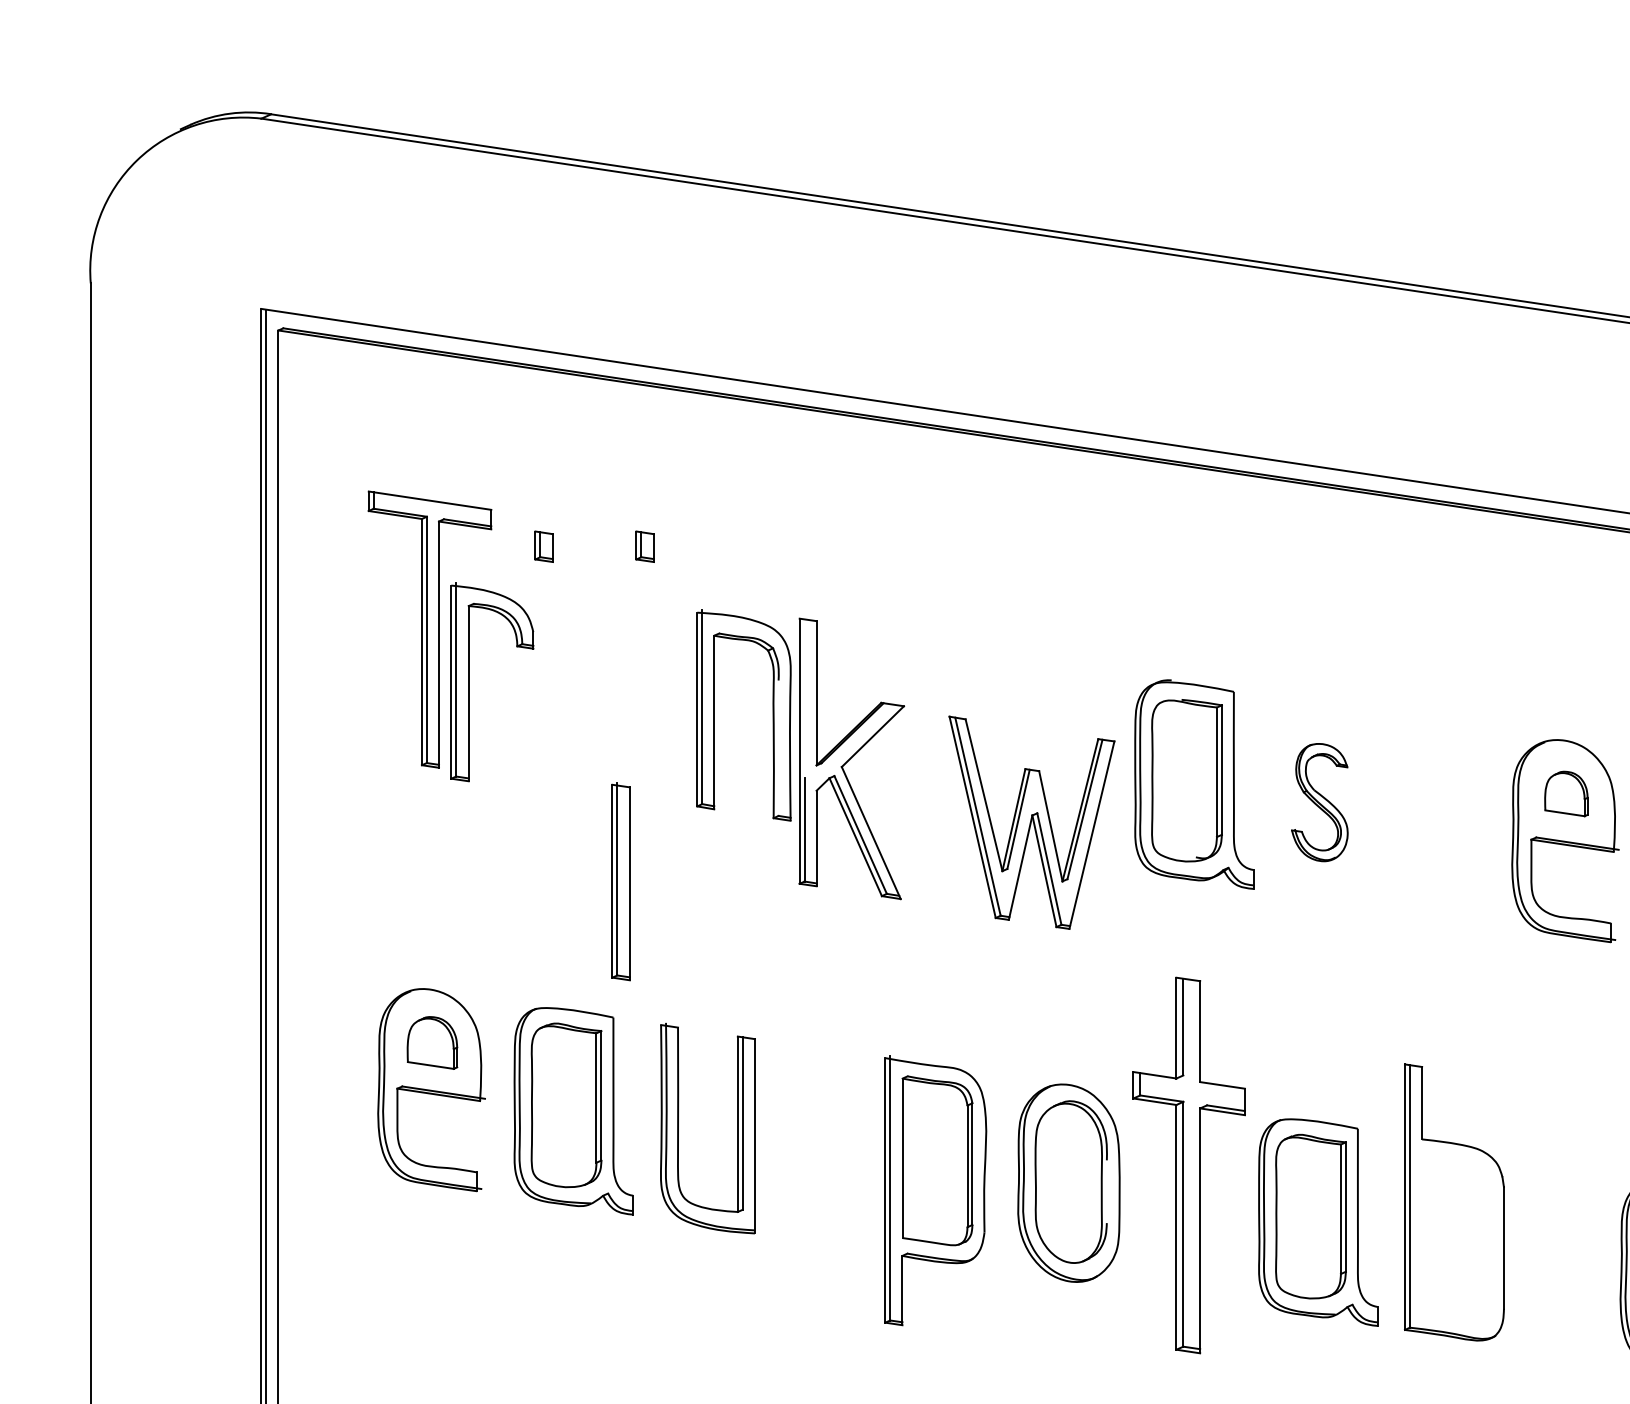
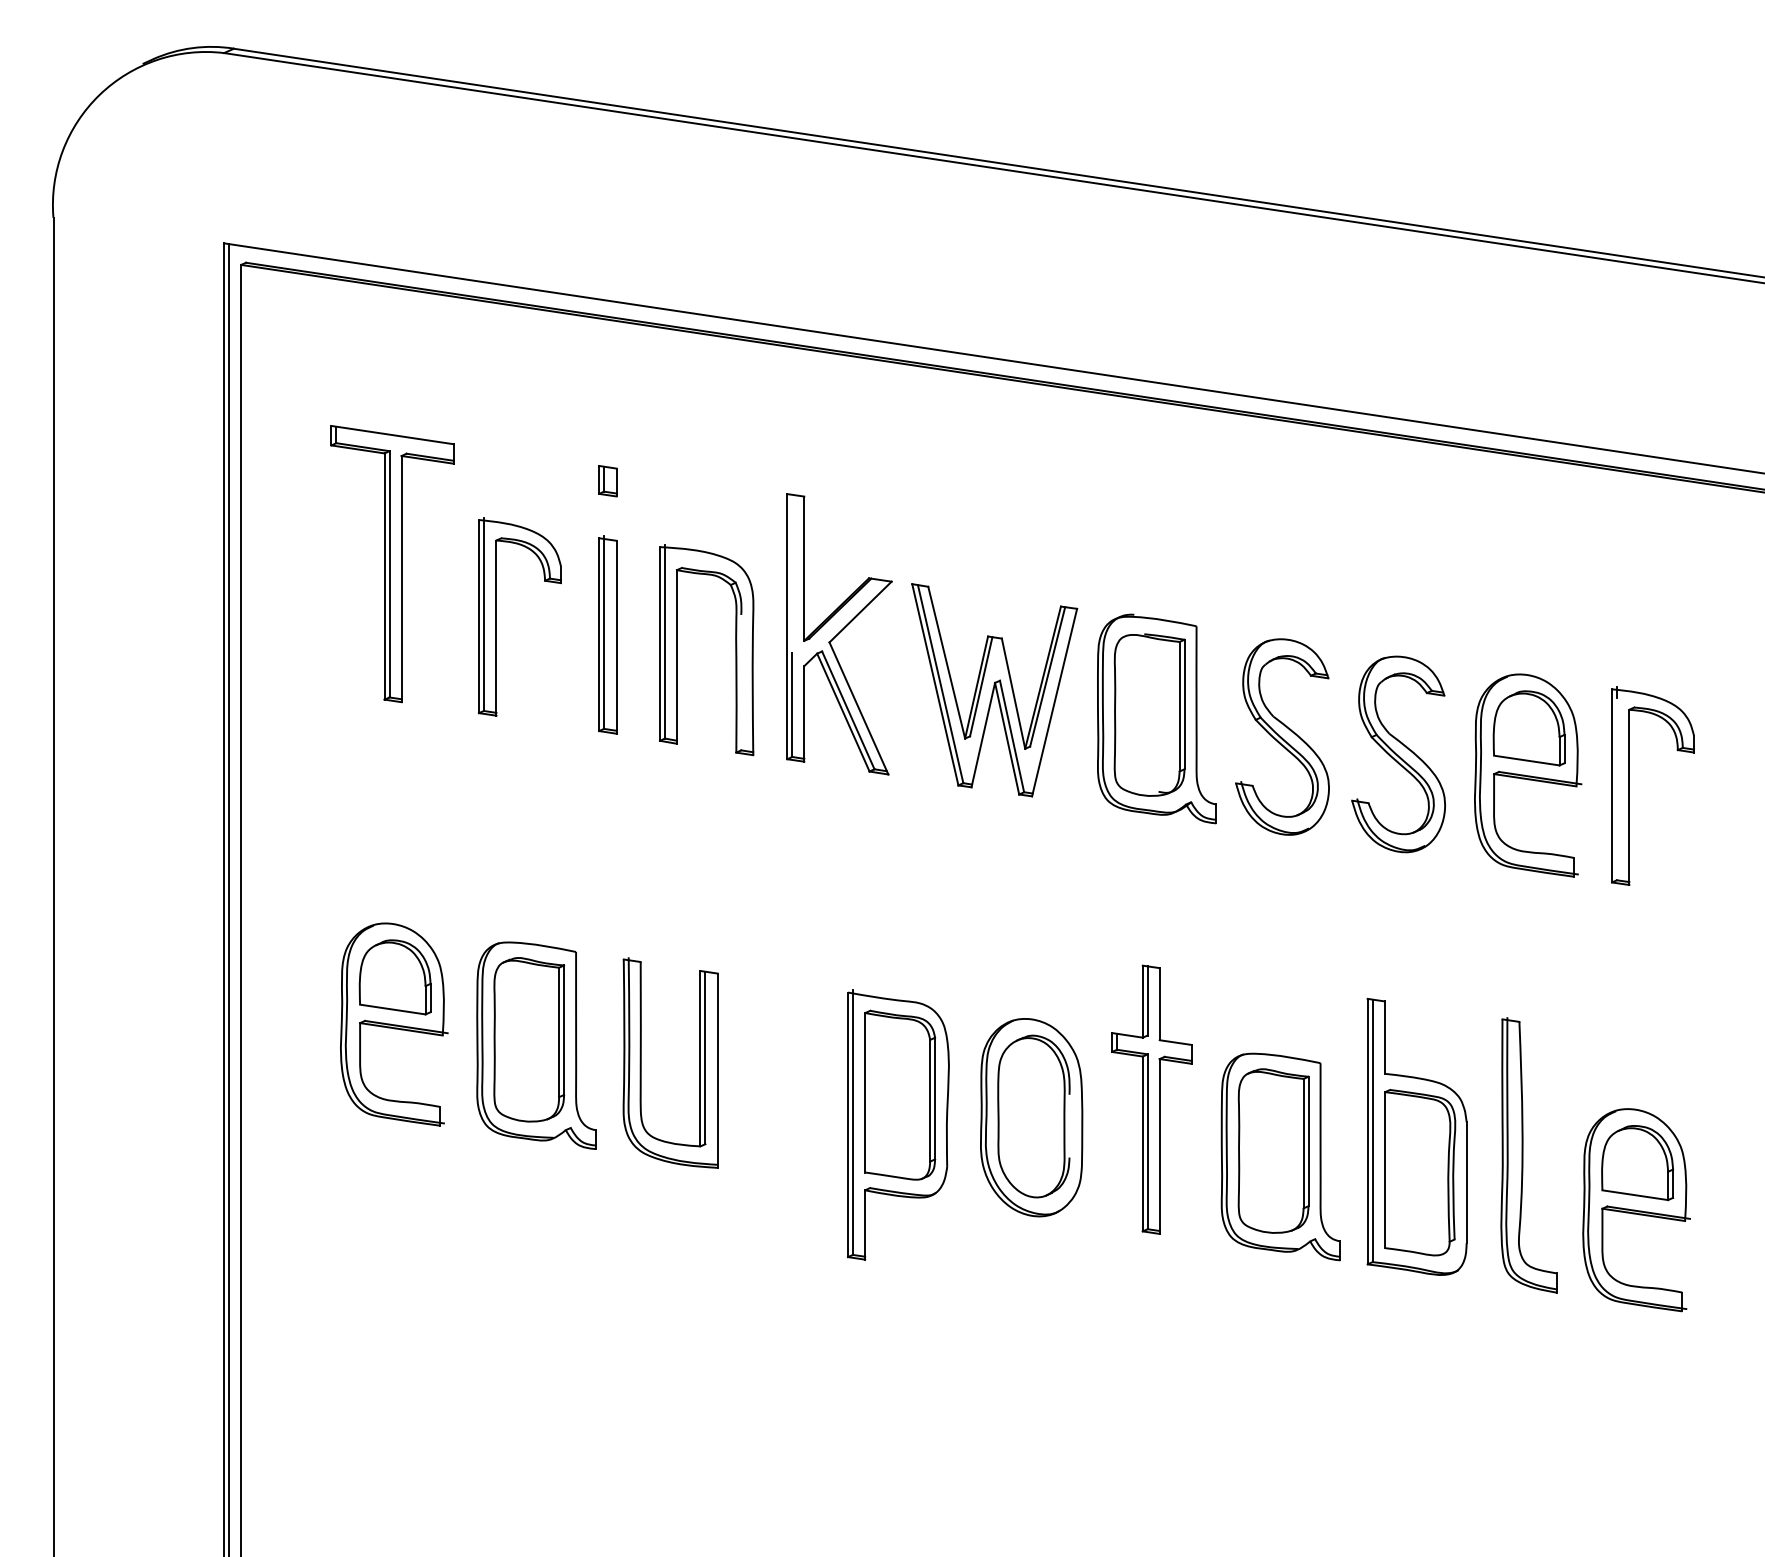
part: (543, 547) -> (506, 481), removed
part: (468, 682) -> (496, 616), moved
part: (851, 759) -> (839, 634), moved
part: (1565, 794) -> (1528, 728), size x1.67
part: (1319, 802) -> (1282, 736), size x1.67
part: (1435, 820) -> (1398, 754), added
part: (1031, 823) -> (994, 690), moved
part: (620, 881) -> (607, 634), moved
part: (431, 1043) -> (394, 977), size x1.43
part: (1188, 1165) -> (1151, 1099), size x0.71
part: (1565, 1221) -> (1528, 1155), added
part: (1457, 1238) -> (1420, 1172), added

